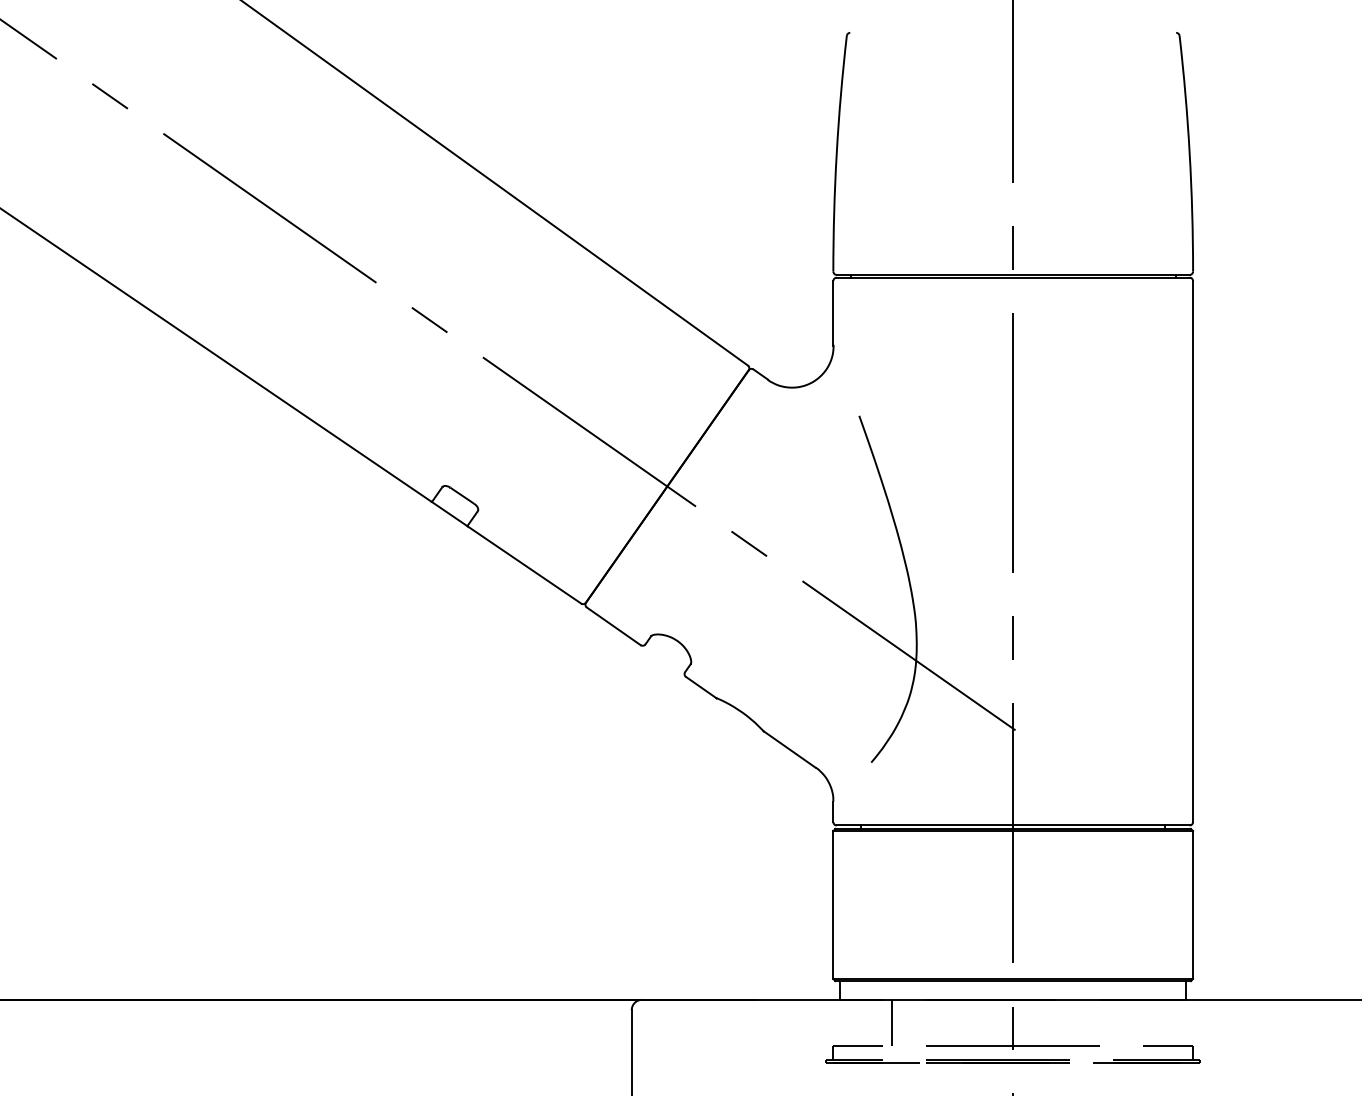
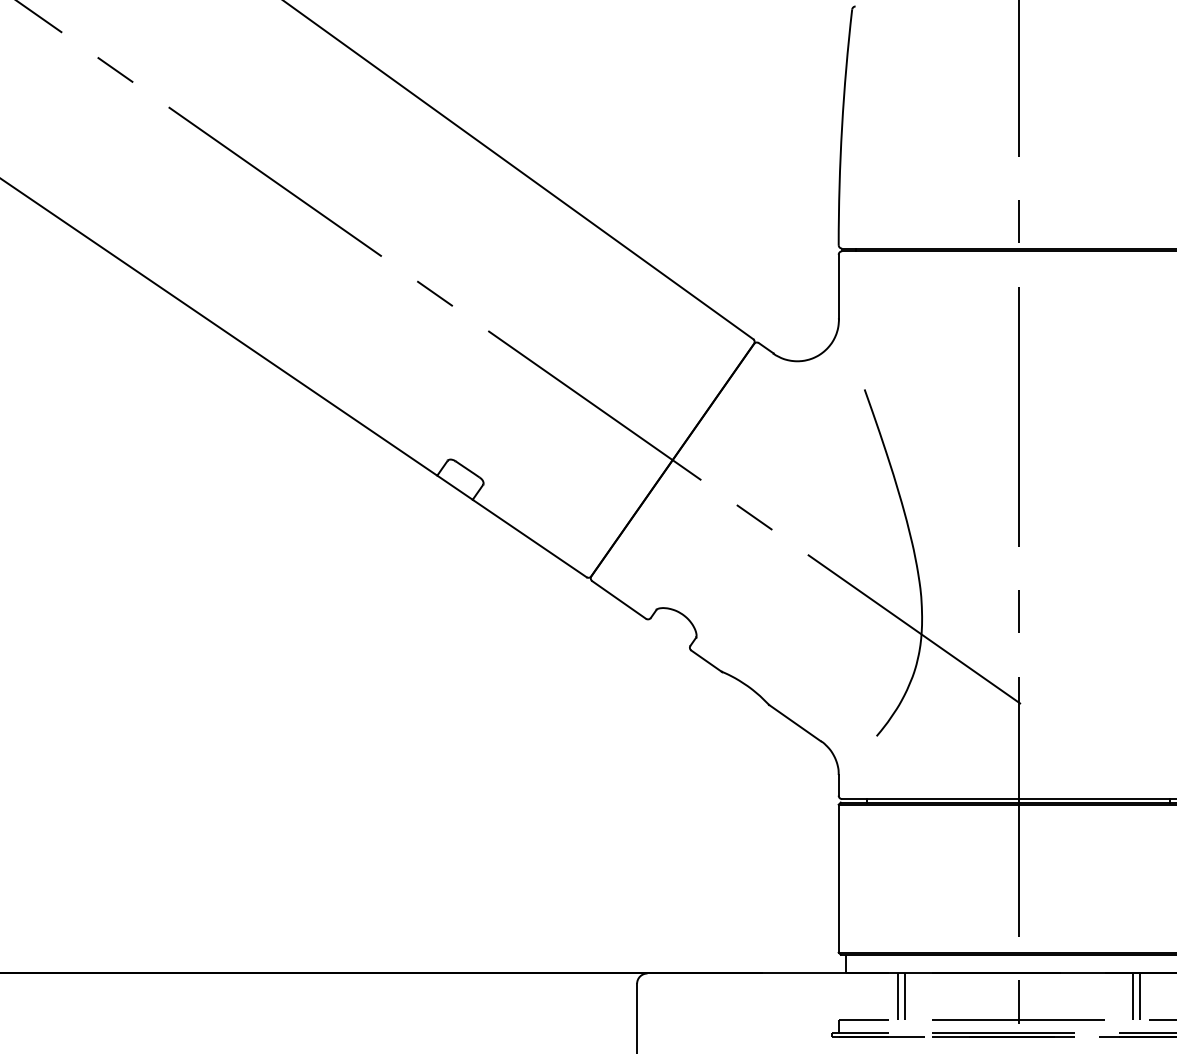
line: (899, 1022) -> (904, 996), added
line: (1127, 1022) -> (1132, 996), added
line: (1134, 1022) -> (1139, 996), added

